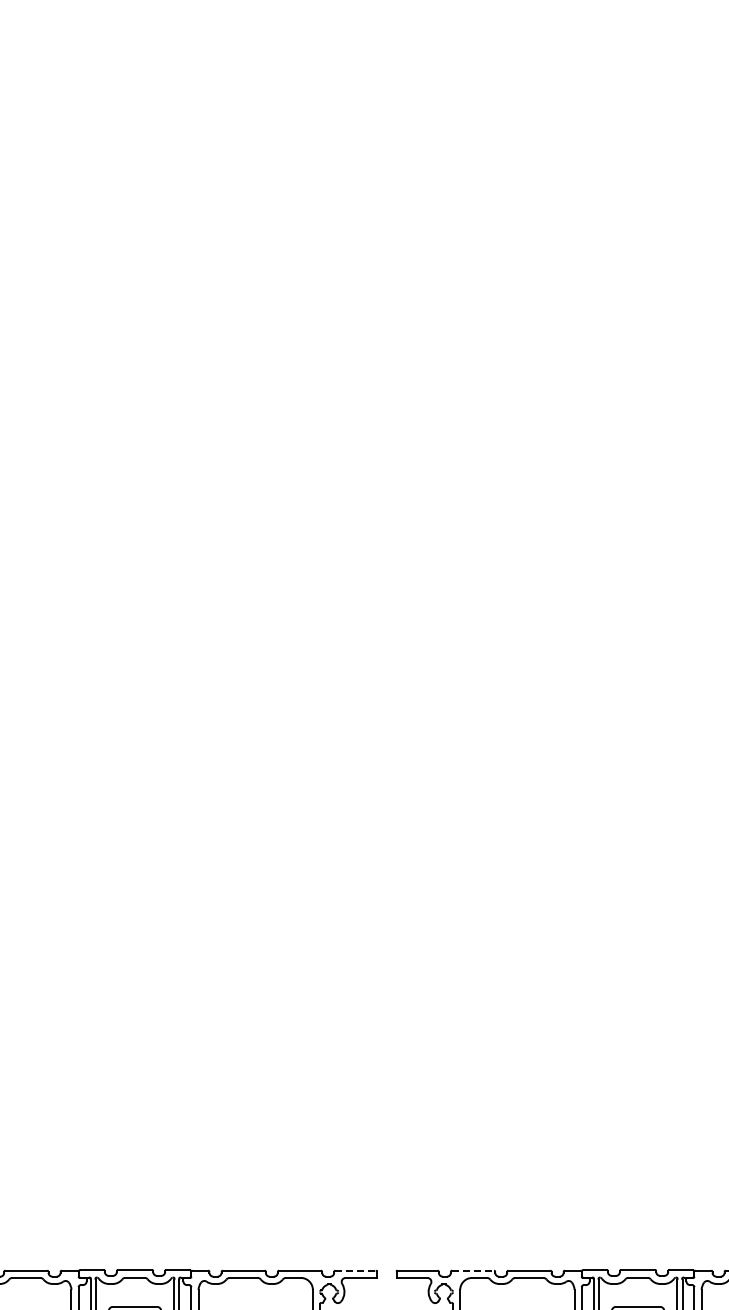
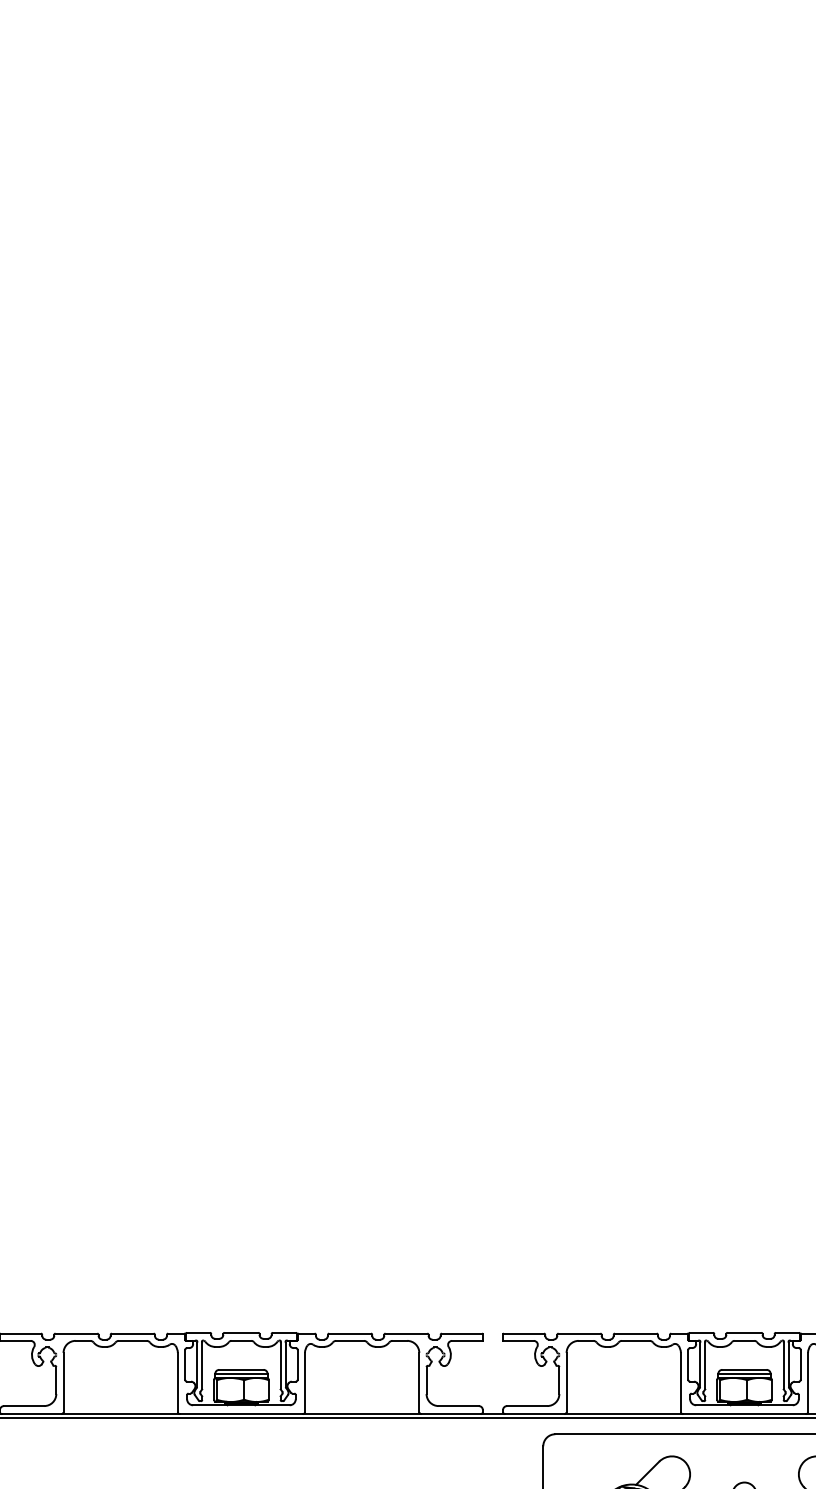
line: (356, 1270) -> (462, 1333), dashed -> solid
line: (473, 1270) -> (579, 1333), dashed -> solid

